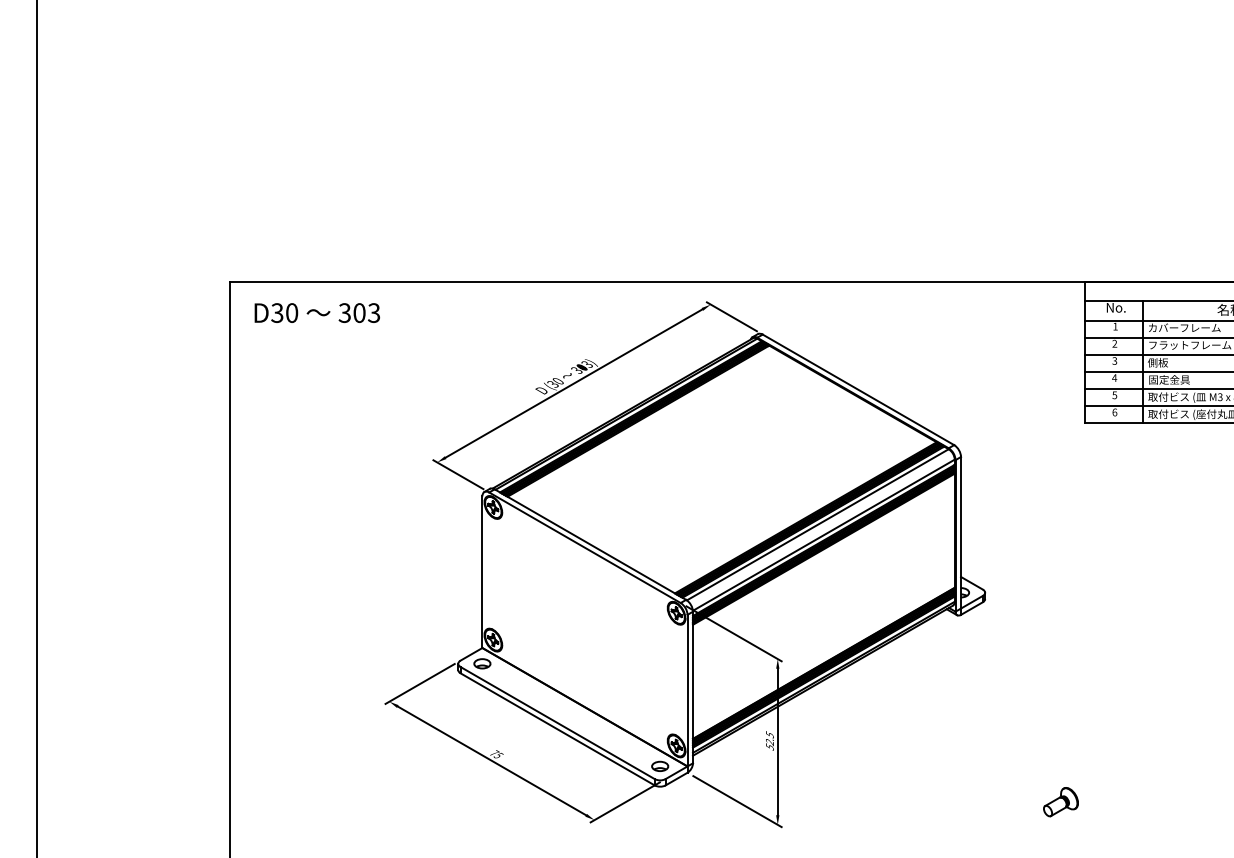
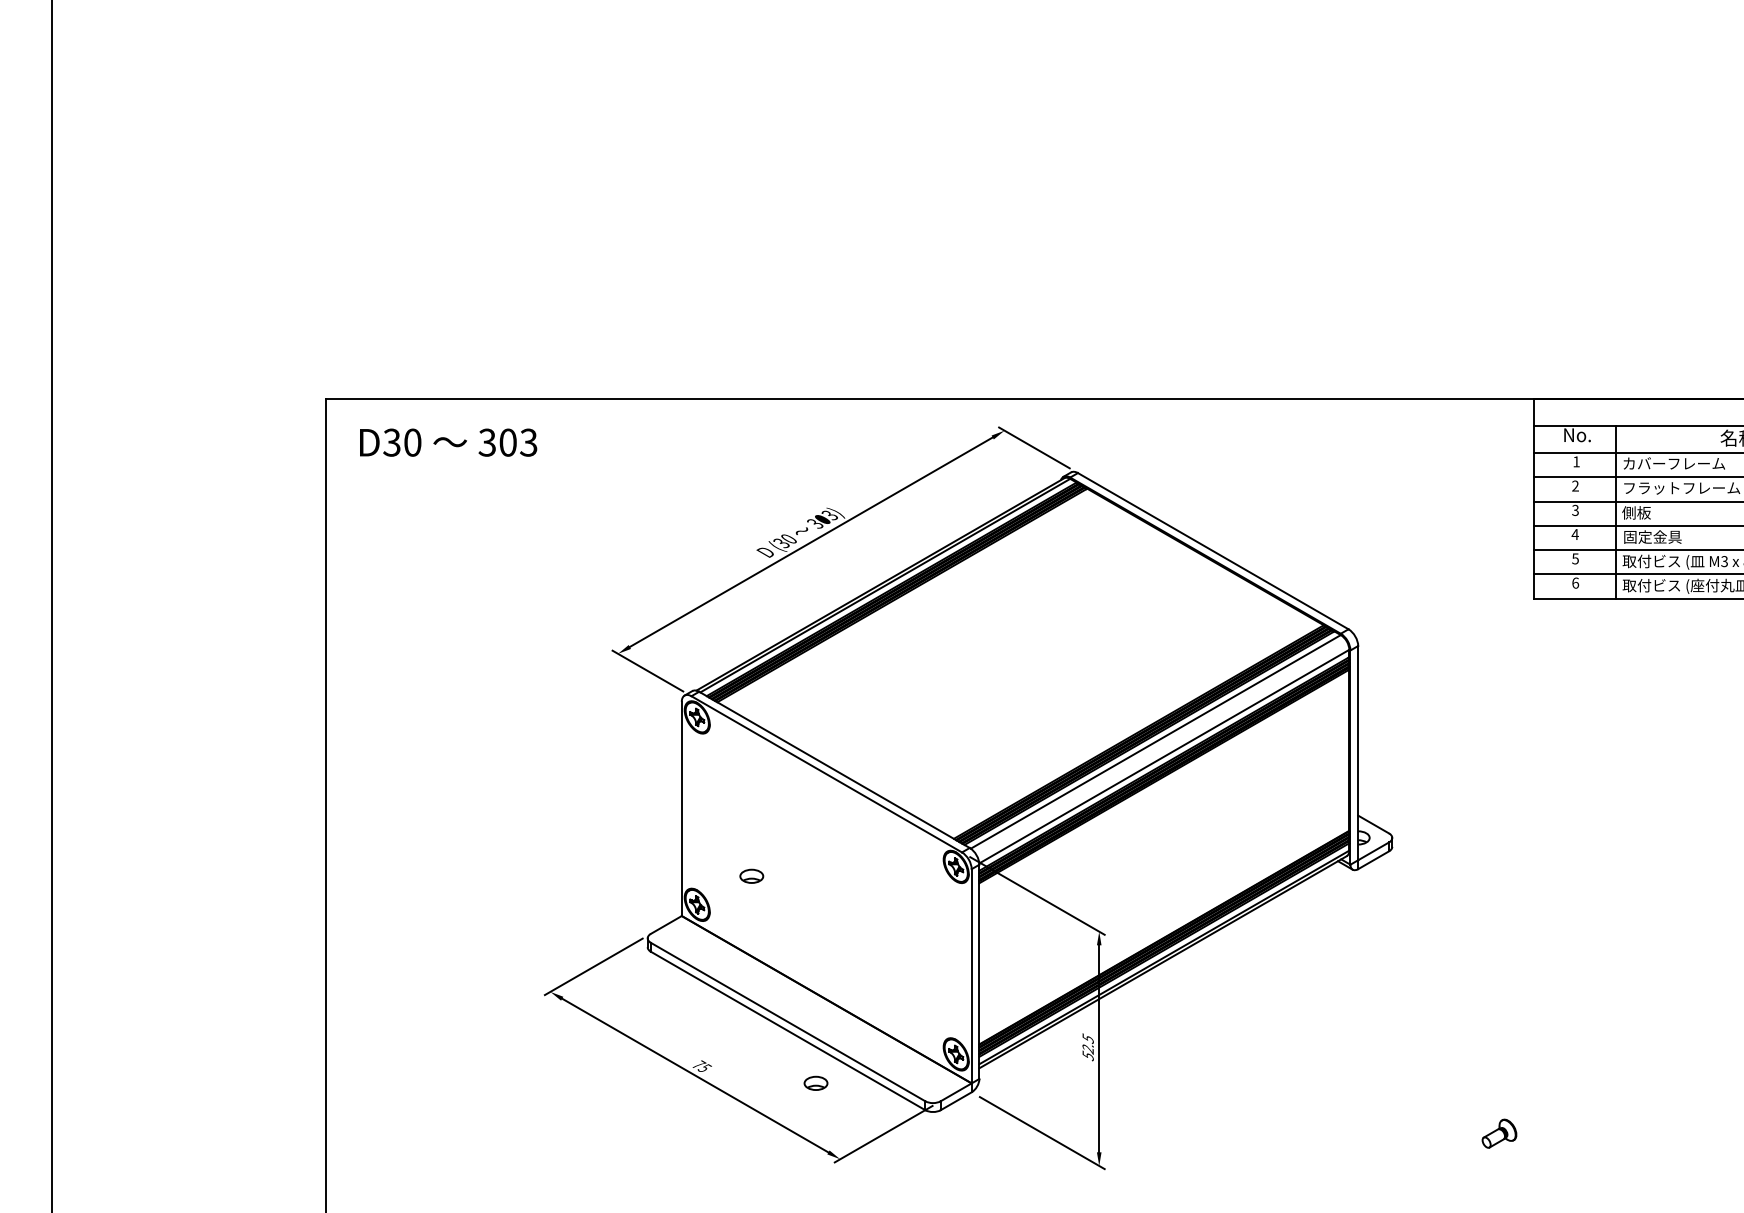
part: (482, 663) -> (751, 875), moved
part: (659, 765) -> (815, 1082), moved
part: (1061, 801) -> (1499, 1133), size x0.7

